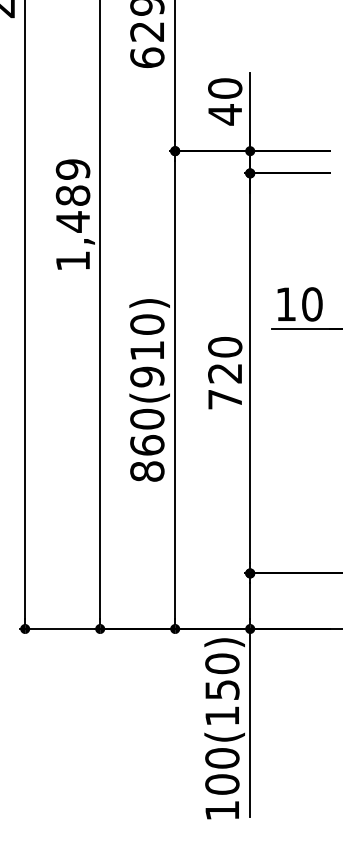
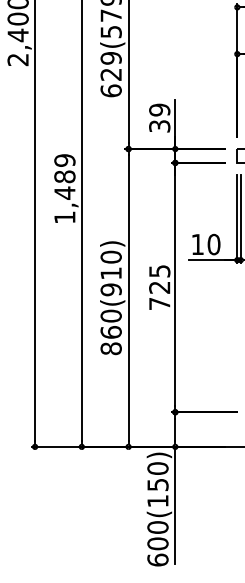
text: (224, 102) -> (159, 118), 40 -> 39
text: (224, 345) -> (159, 270), 720 -> 725
text: (221, 809) -> (157, 559), 100(150) -> 600(150)

